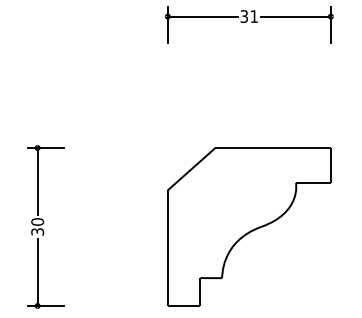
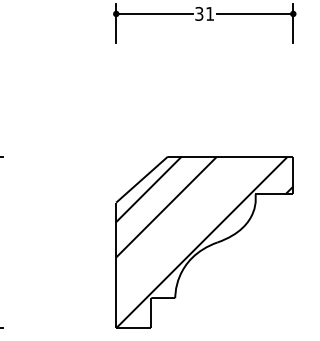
hatch: (248, 226) -> (203, 241), added

